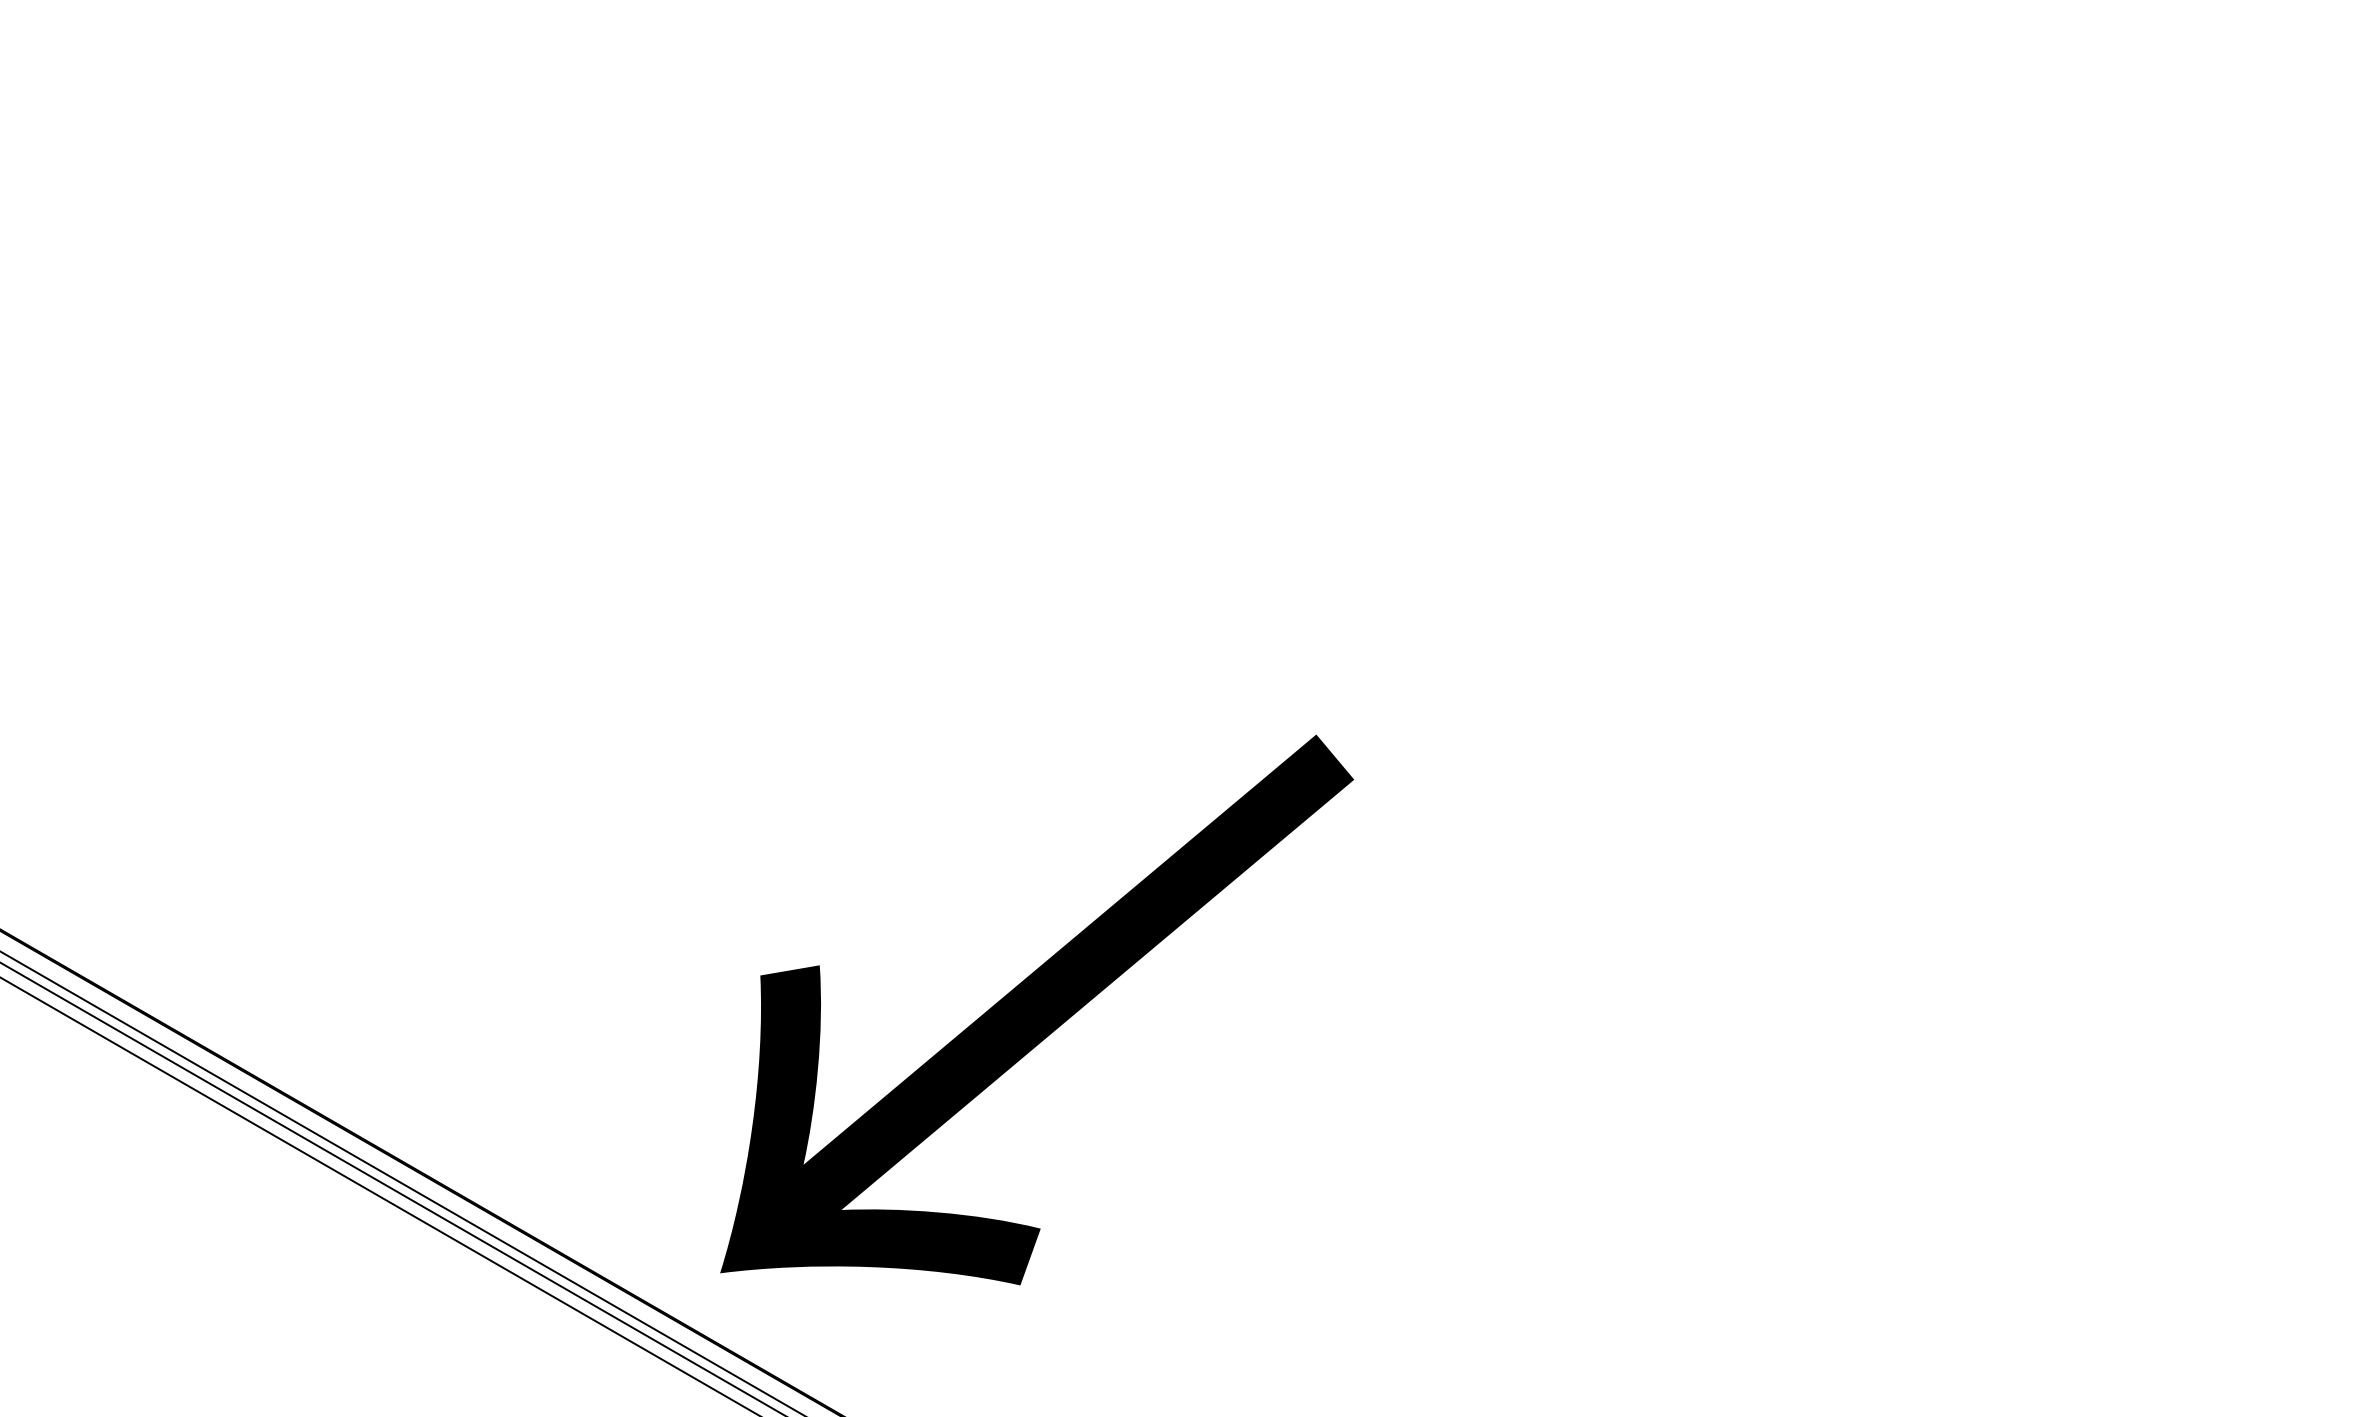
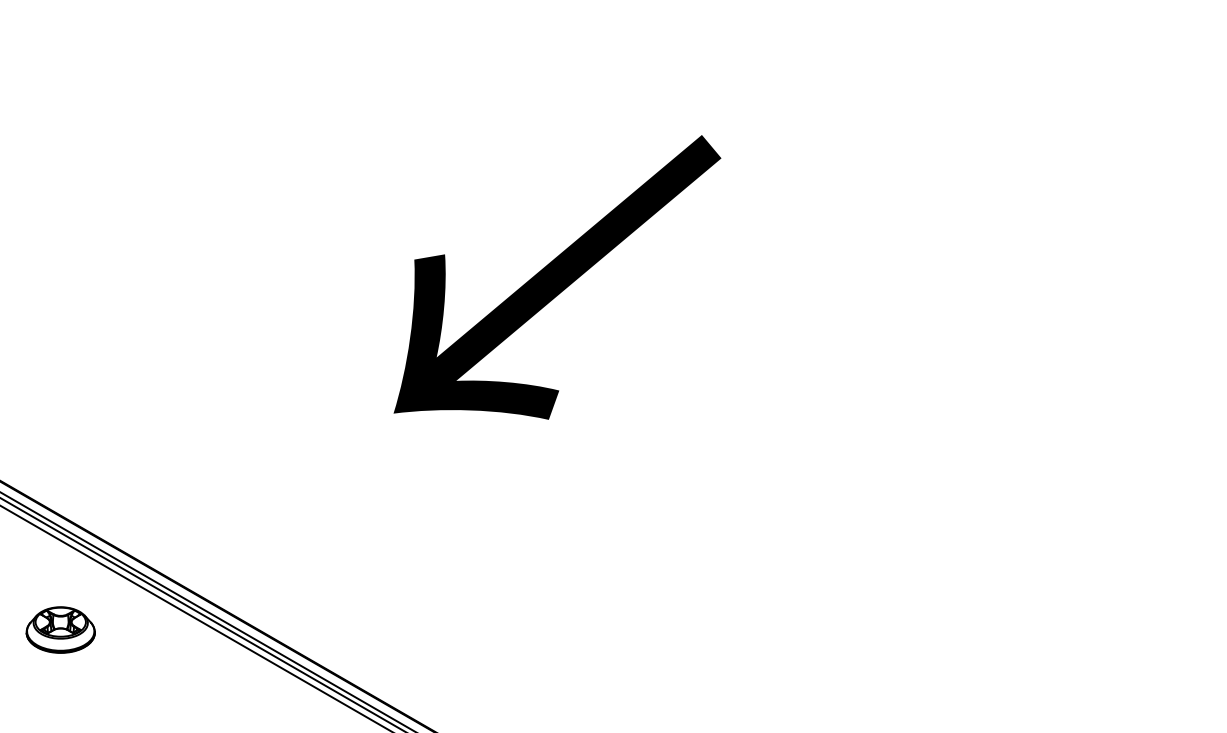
text: (1037, 1010) -> (557, 277), moved
part: (116, 1216) -> (60, 629), added

